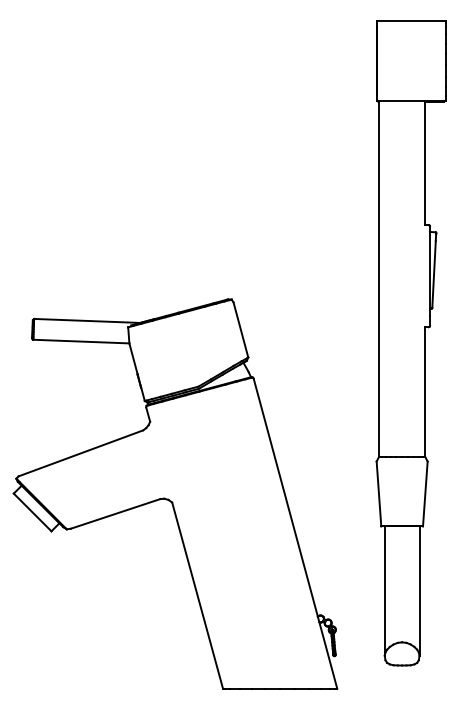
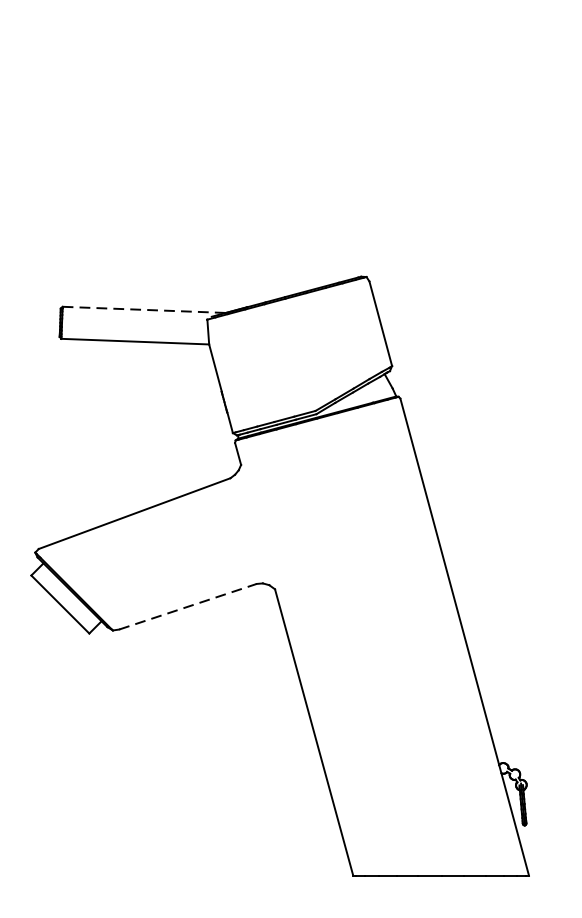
line: (87, 320) -> (144, 309), solid -> dashed
line: (116, 513) -> (189, 606), solid -> dashed

